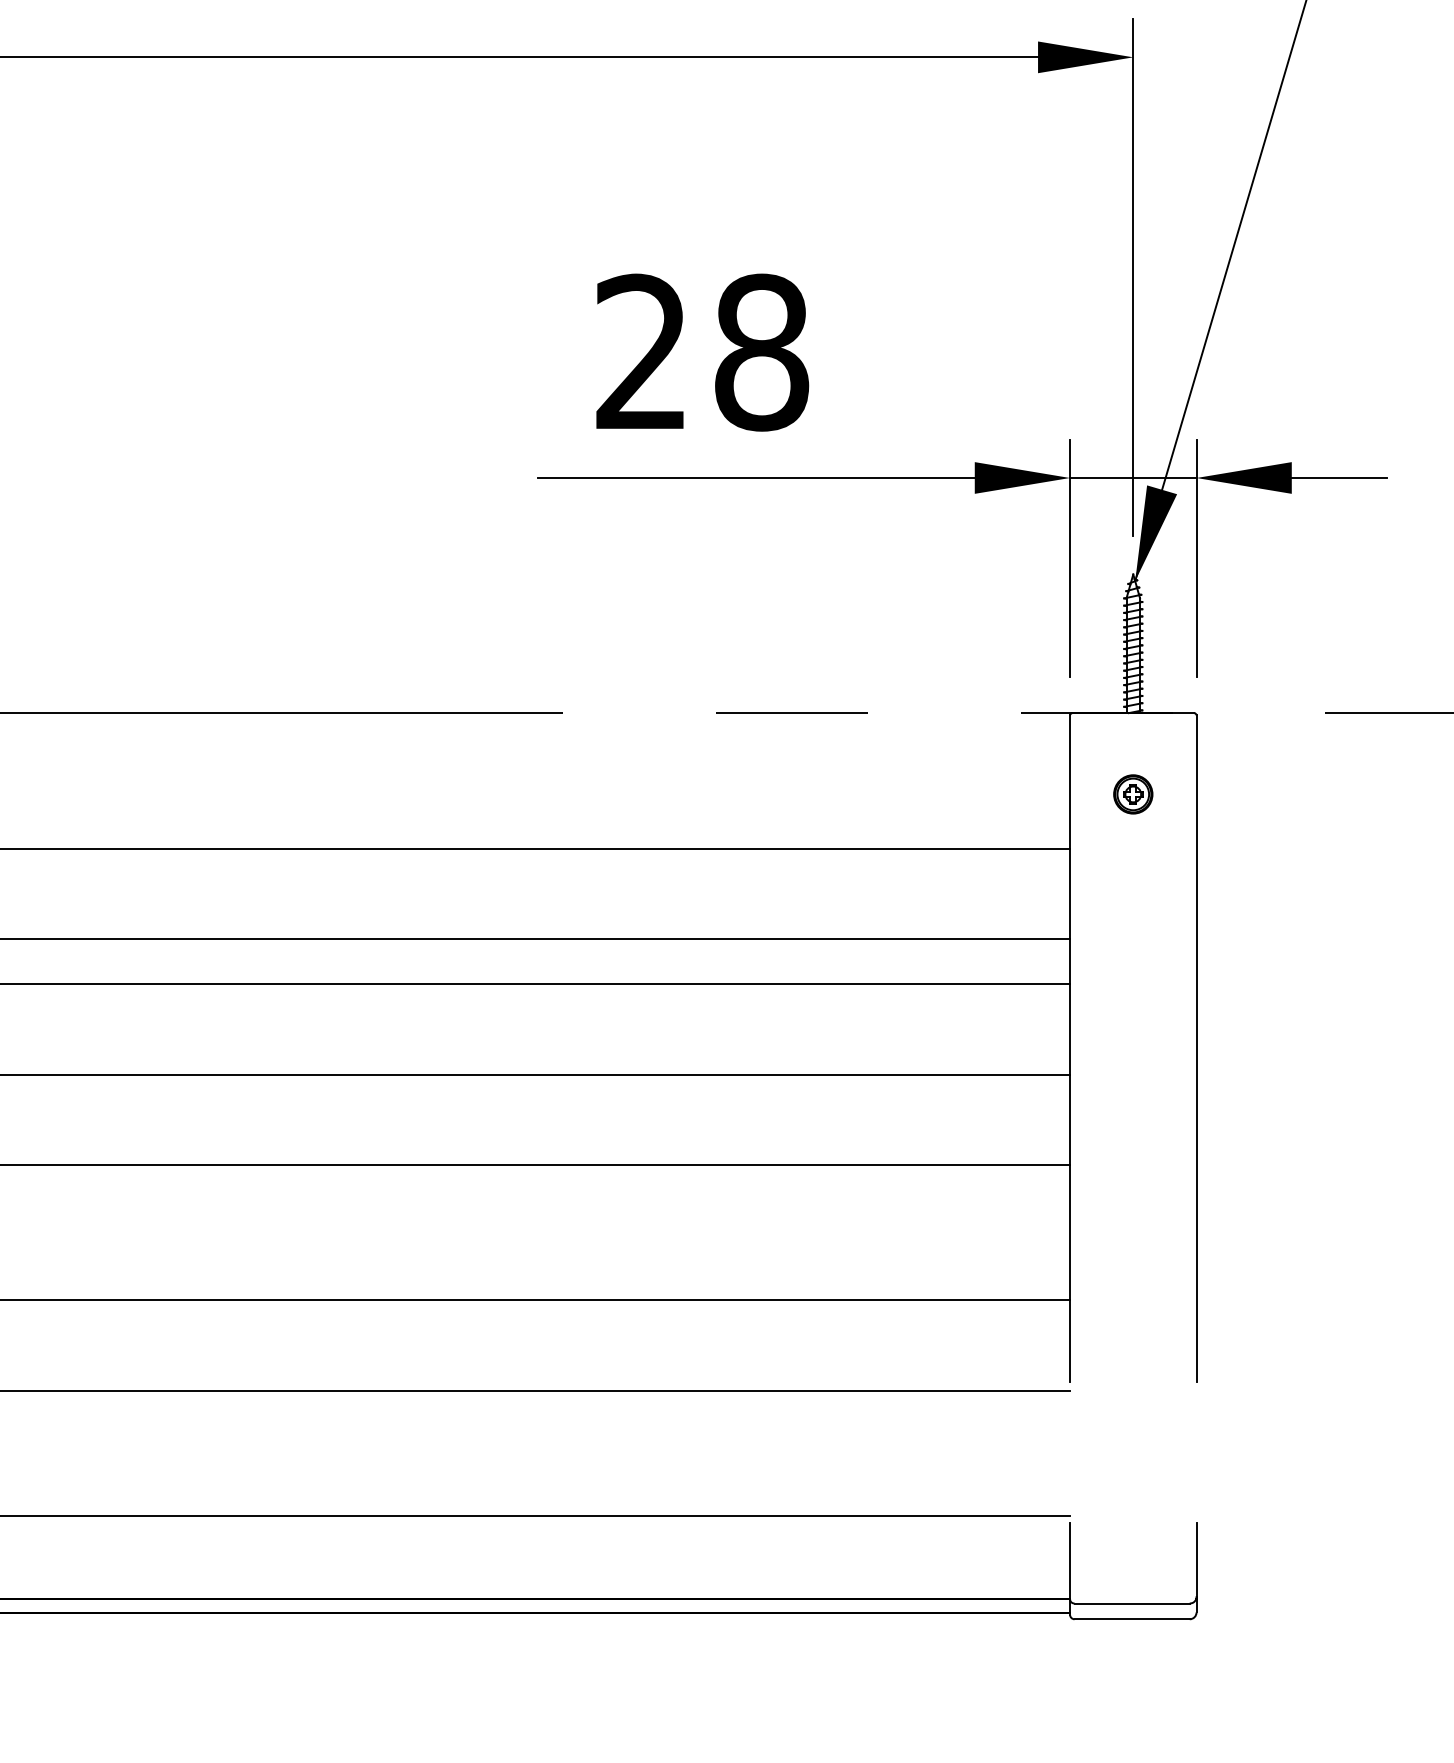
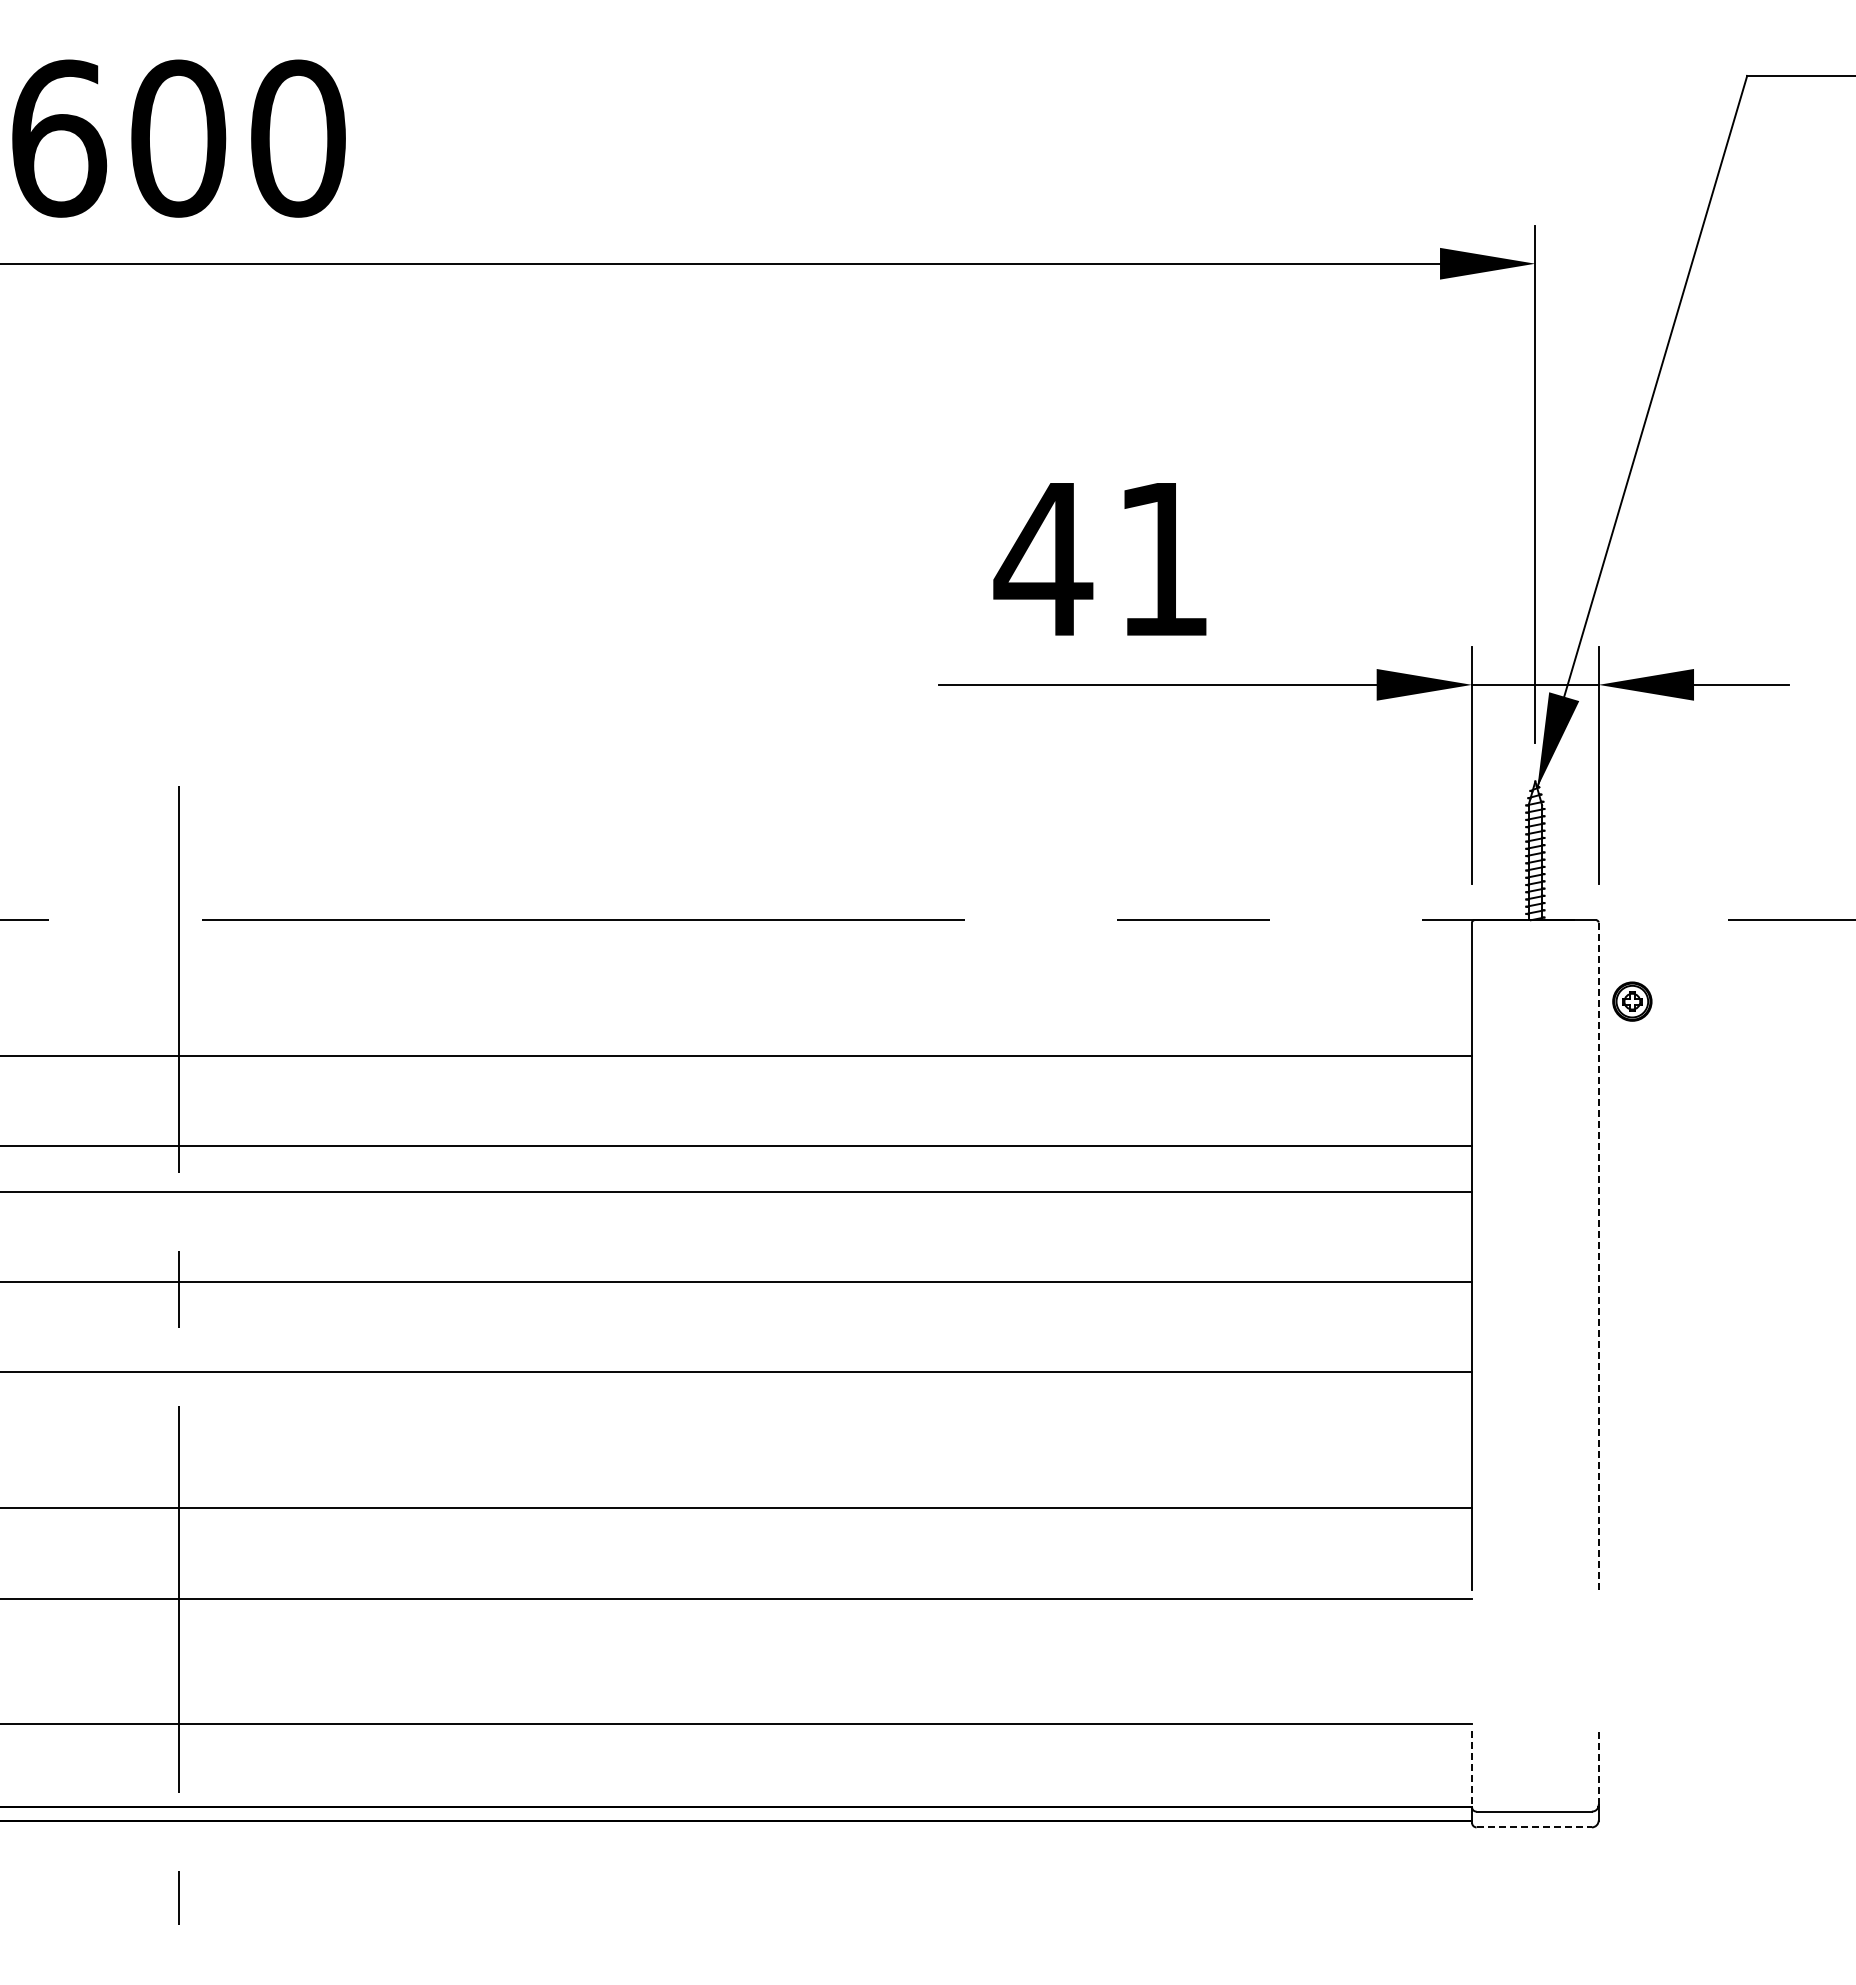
text: (699, 352) -> (1101, 559), 28 -> 41
part: (1133, 794) -> (1632, 1001), moved
line: (1196, 1049) -> (1598, 1256), solid -> dashed
line: (1196, 1559) -> (1598, 1767), solid -> dashed
line: (1070, 1561) -> (1472, 1769), solid -> dashed
line: (1132, 1619) -> (1534, 1827), solid -> dashed

